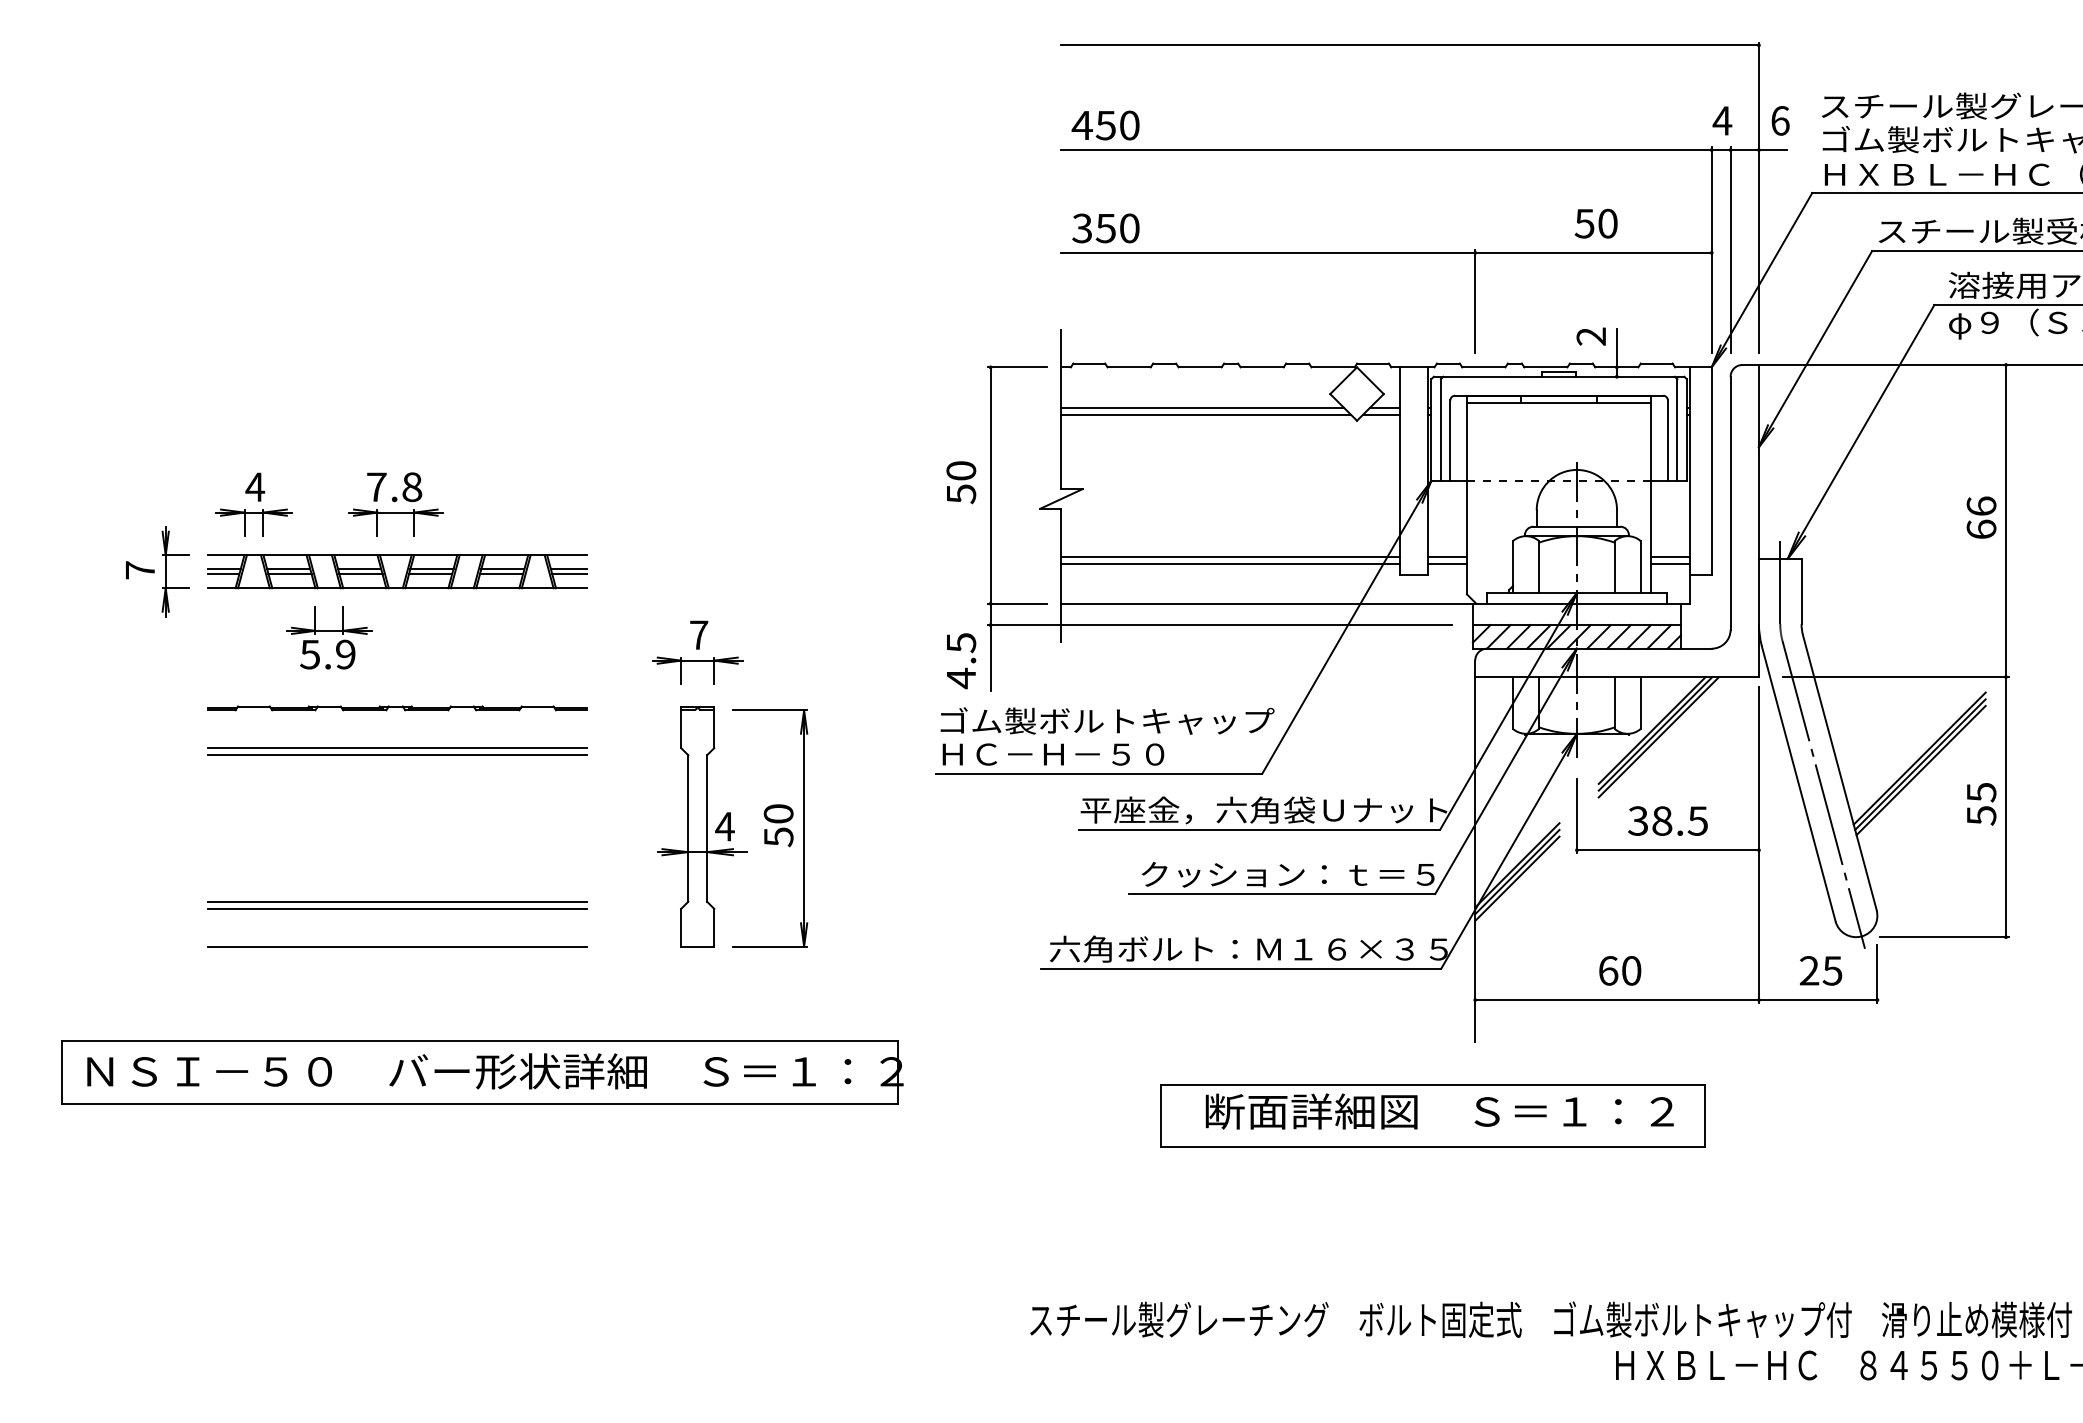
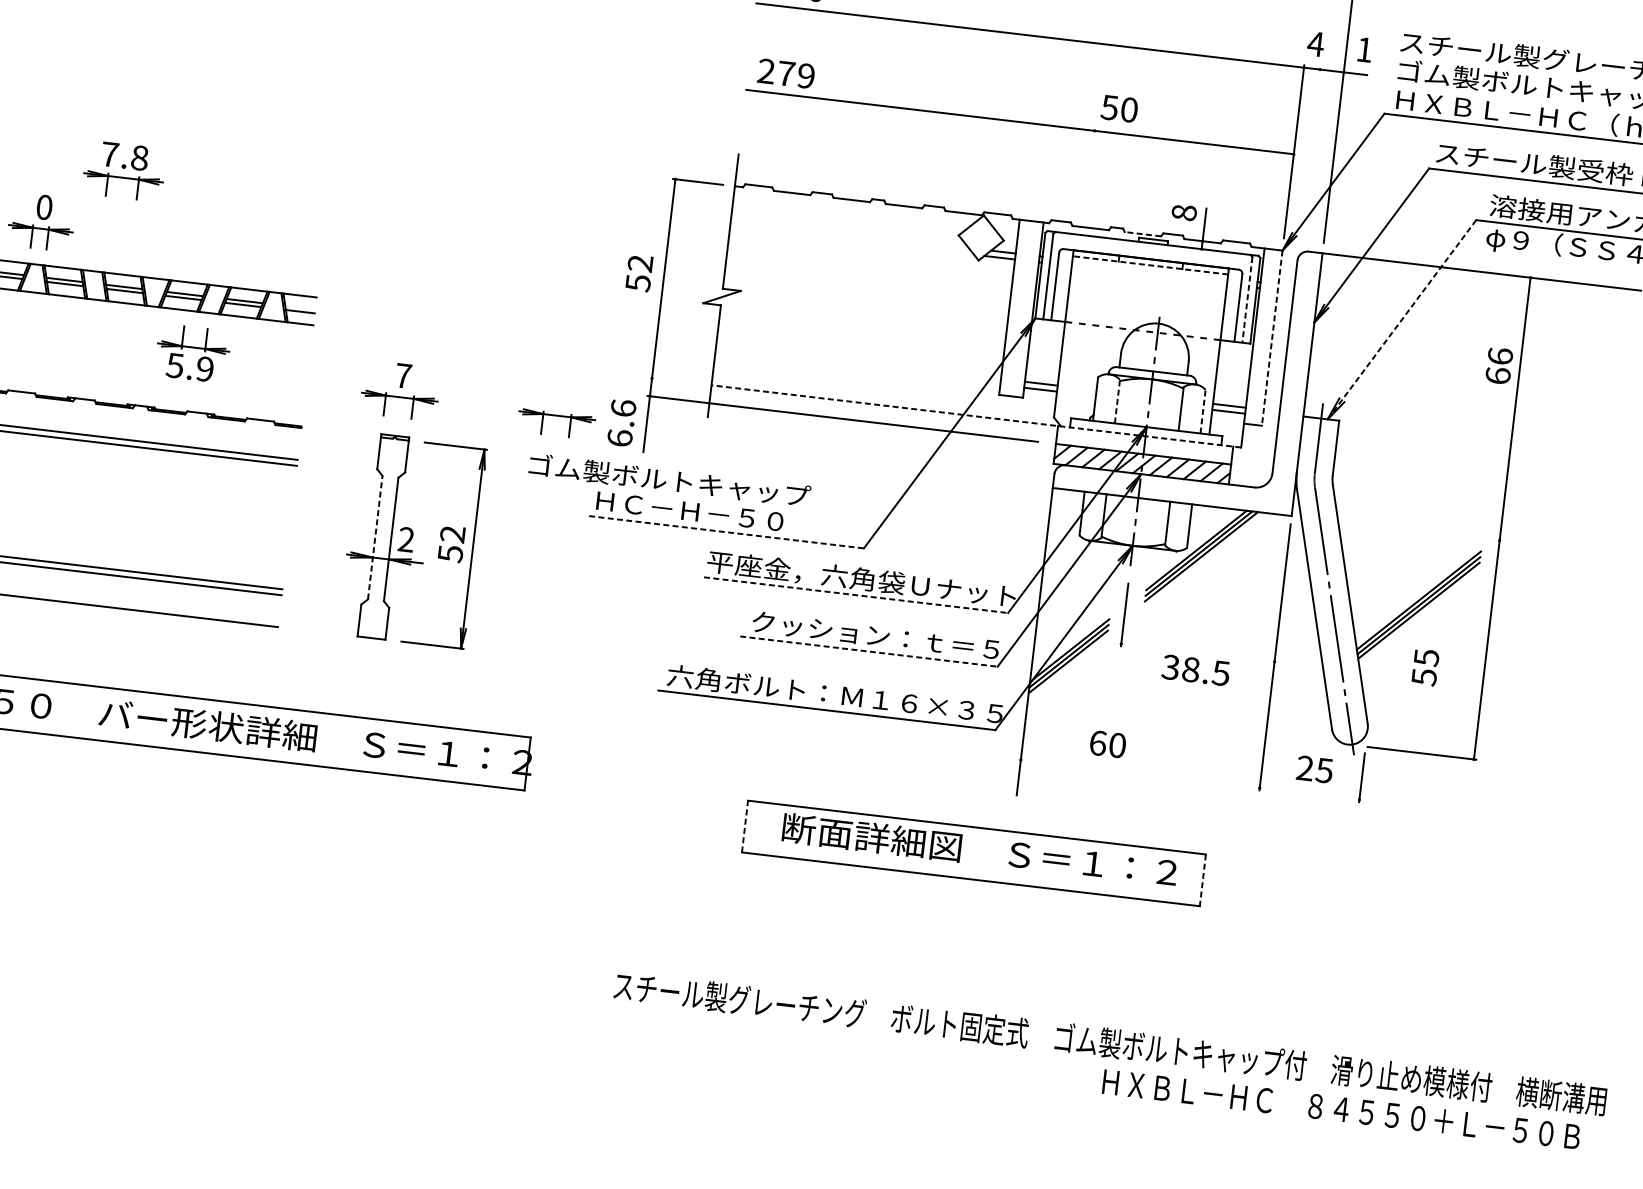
text: (1780, 120) -> (1364, 49), 6 -> 1
text: (1595, 223) -> (1118, 108), moved
text: (1105, 228) -> (785, 73), 350 -> 279
line: (1730, 249) -> (1310, 153), removed
line: (1475, 301) -> (1090, 171), removed
text: (1591, 336) -> (1184, 212), 2 -> 8
line: (1545, 367) -> (1142, 234), solid -> dashed
line: (1558, 402) -> (1150, 265), solid -> dashed
line: (1202, 407) -> (849, 234), removed
line: (1205, 414) -> (851, 240), removed
line: (1677, 430) -> (1247, 300), solid -> dashed
line: (1861, 431) -> (1402, 319), solid -> dashed
text: (961, 470) -> (640, 263), 50 -> 52
line: (1711, 471) -> (1272, 338), solid -> dashed
text: (255, 487) -> (44, 207), 4 -> 0
part: (395, 504) -> (124, 170), moved
text: (1981, 517) -> (1499, 365), moved
line: (1230, 556) -> (858, 362), removed
line: (1230, 563) -> (857, 368), removed
line: (1539, 567) -> (1117, 402), solid -> dashed
line: (1640, 567) -> (1202, 412), solid -> dashed
line: (568, 569) -> (300, 307), removed
line: (1017, 603) -> (674, 380), removed
line: (1375, 603) -> (976, 416), solid -> dashed
part: (329, 637) -> (193, 353), moved
text: (961, 660) -> (621, 423), 4.5 -> 6.6
part: (884, 661) -> (556, 416), added
line: (1895, 677) -> (1406, 529), removed
text: (1107, 720) -> (669, 480), moved
line: (1099, 773) -> (726, 531), solid -> dashed
text: (1981, 804) -> (1425, 667), moved
text: (778, 813) -> (452, 533), 50 -> 52
text: (1667, 820) -> (1195, 669), moved
text: (724, 826) -> (405, 539), 4 -> 2
line: (688, 828) -> (375, 537), solid -> dashed
line: (1259, 829) -> (856, 594), solid -> dashed
line: (1667, 850) -> (1197, 653), removed
line: (1282, 894) -> (869, 651), solid -> dashed
text: (1620, 970) -> (1108, 744), moved
line: (1676, 1000) -> (1190, 780), removed
line: (1161, 1116) -> (745, 826), solid -> dashed
line: (1705, 1116) -> (1203, 880), solid -> dashed

